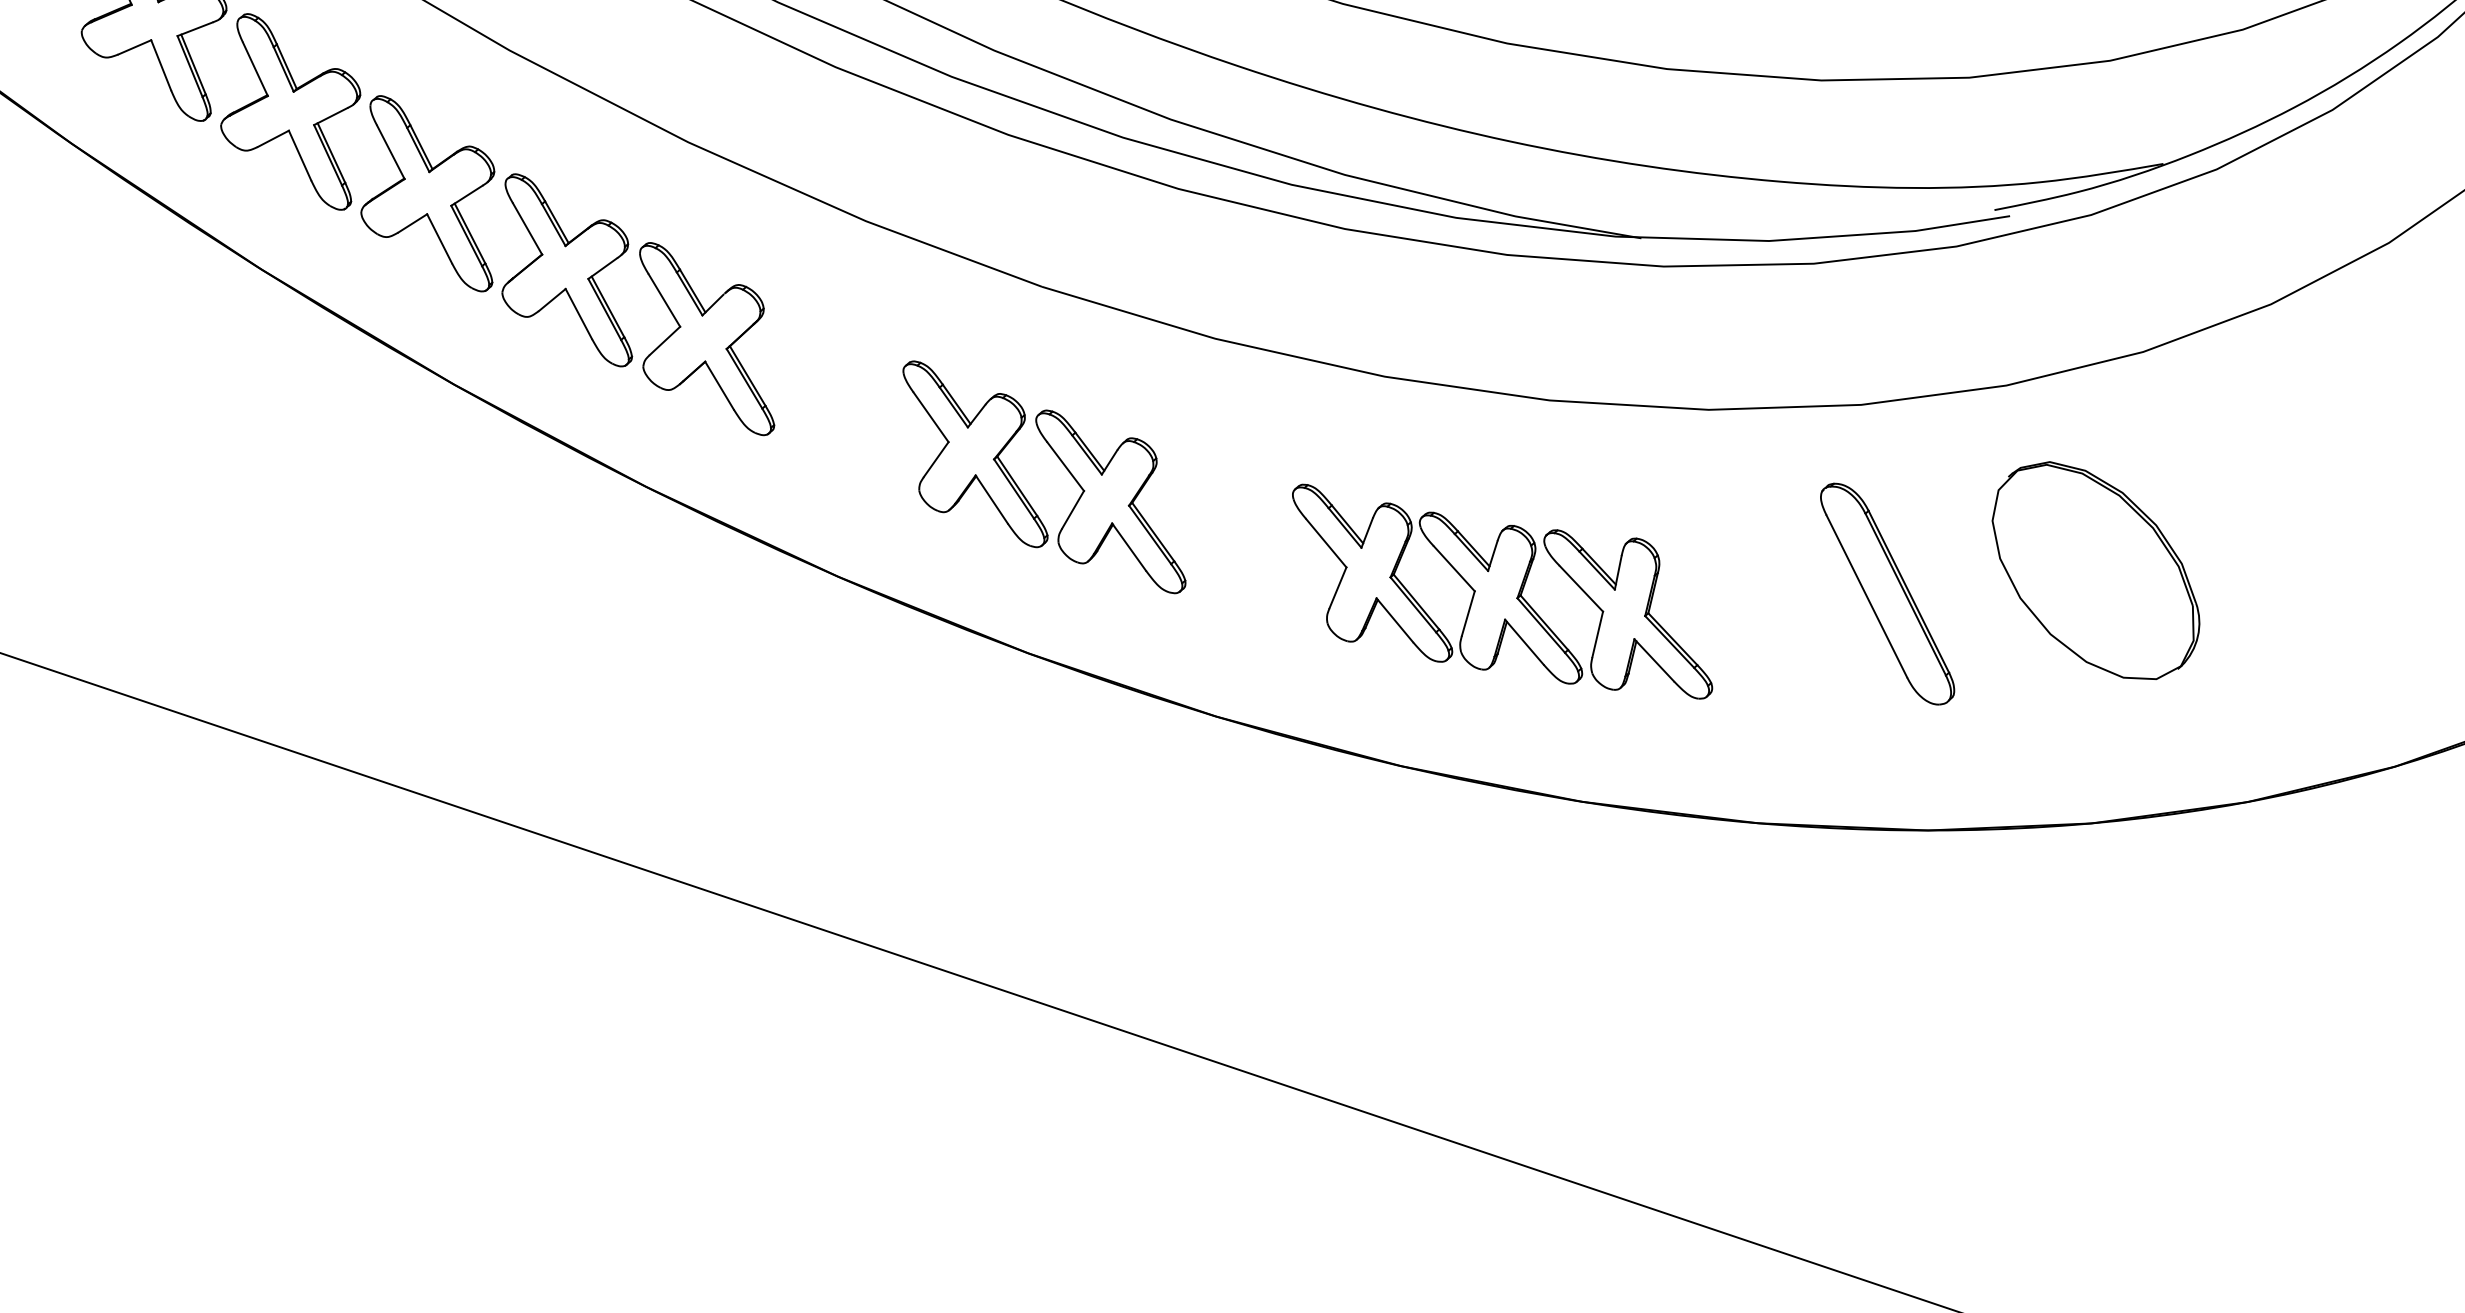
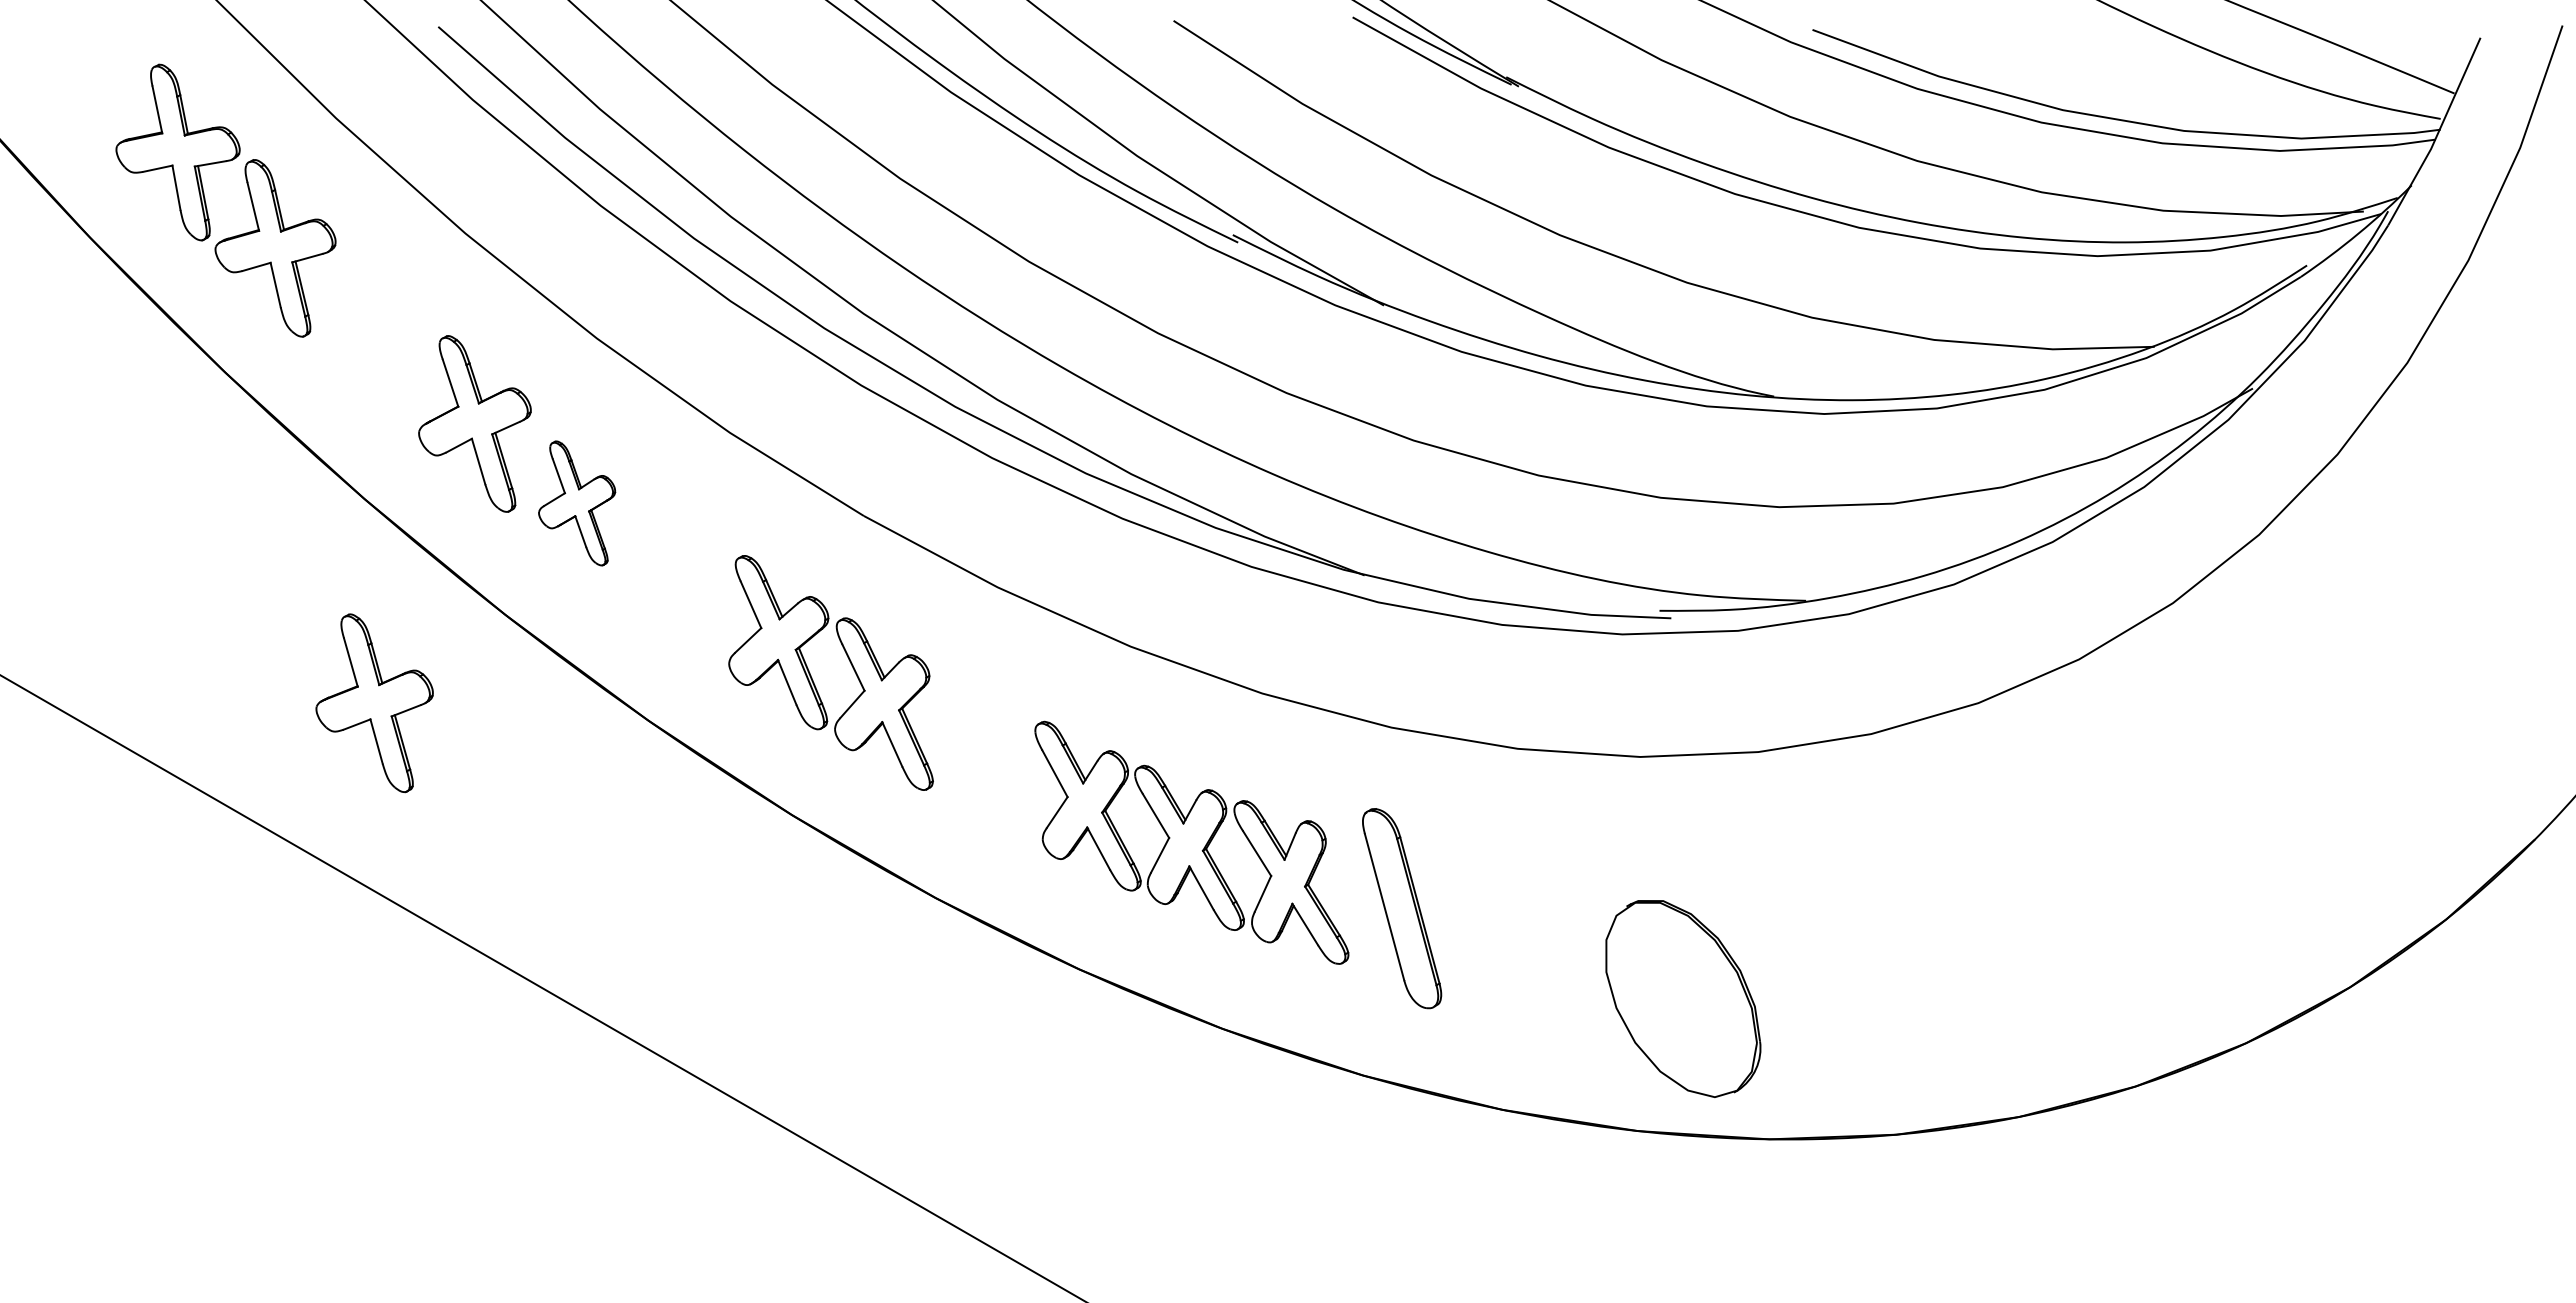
part: (428, 194) -> (374, 703), moved
part: (703, 339) -> (576, 503), size x0.7
part: (2096, 571) -> (1683, 998), moved
part: (1888, 593) -> (1402, 908), moved

